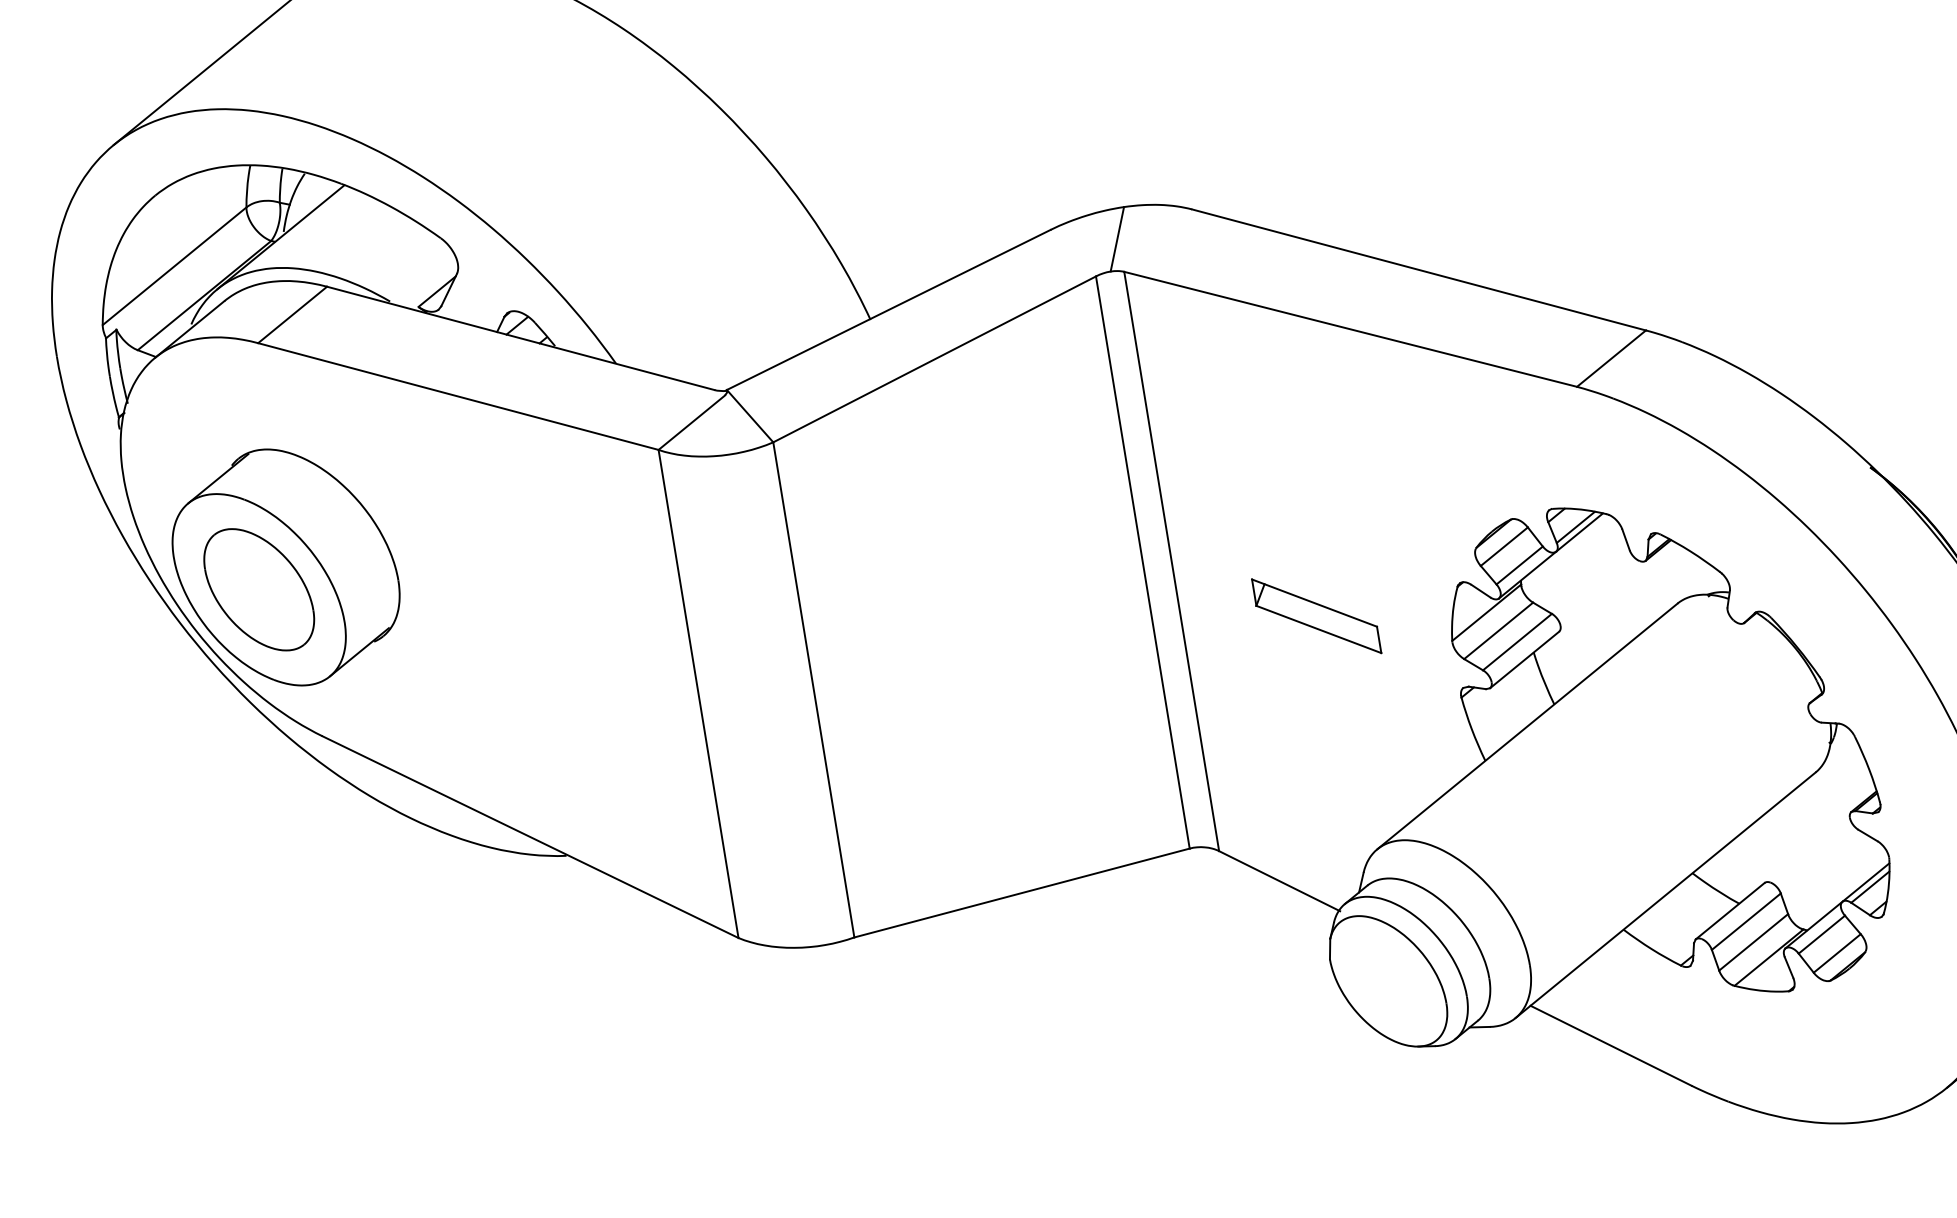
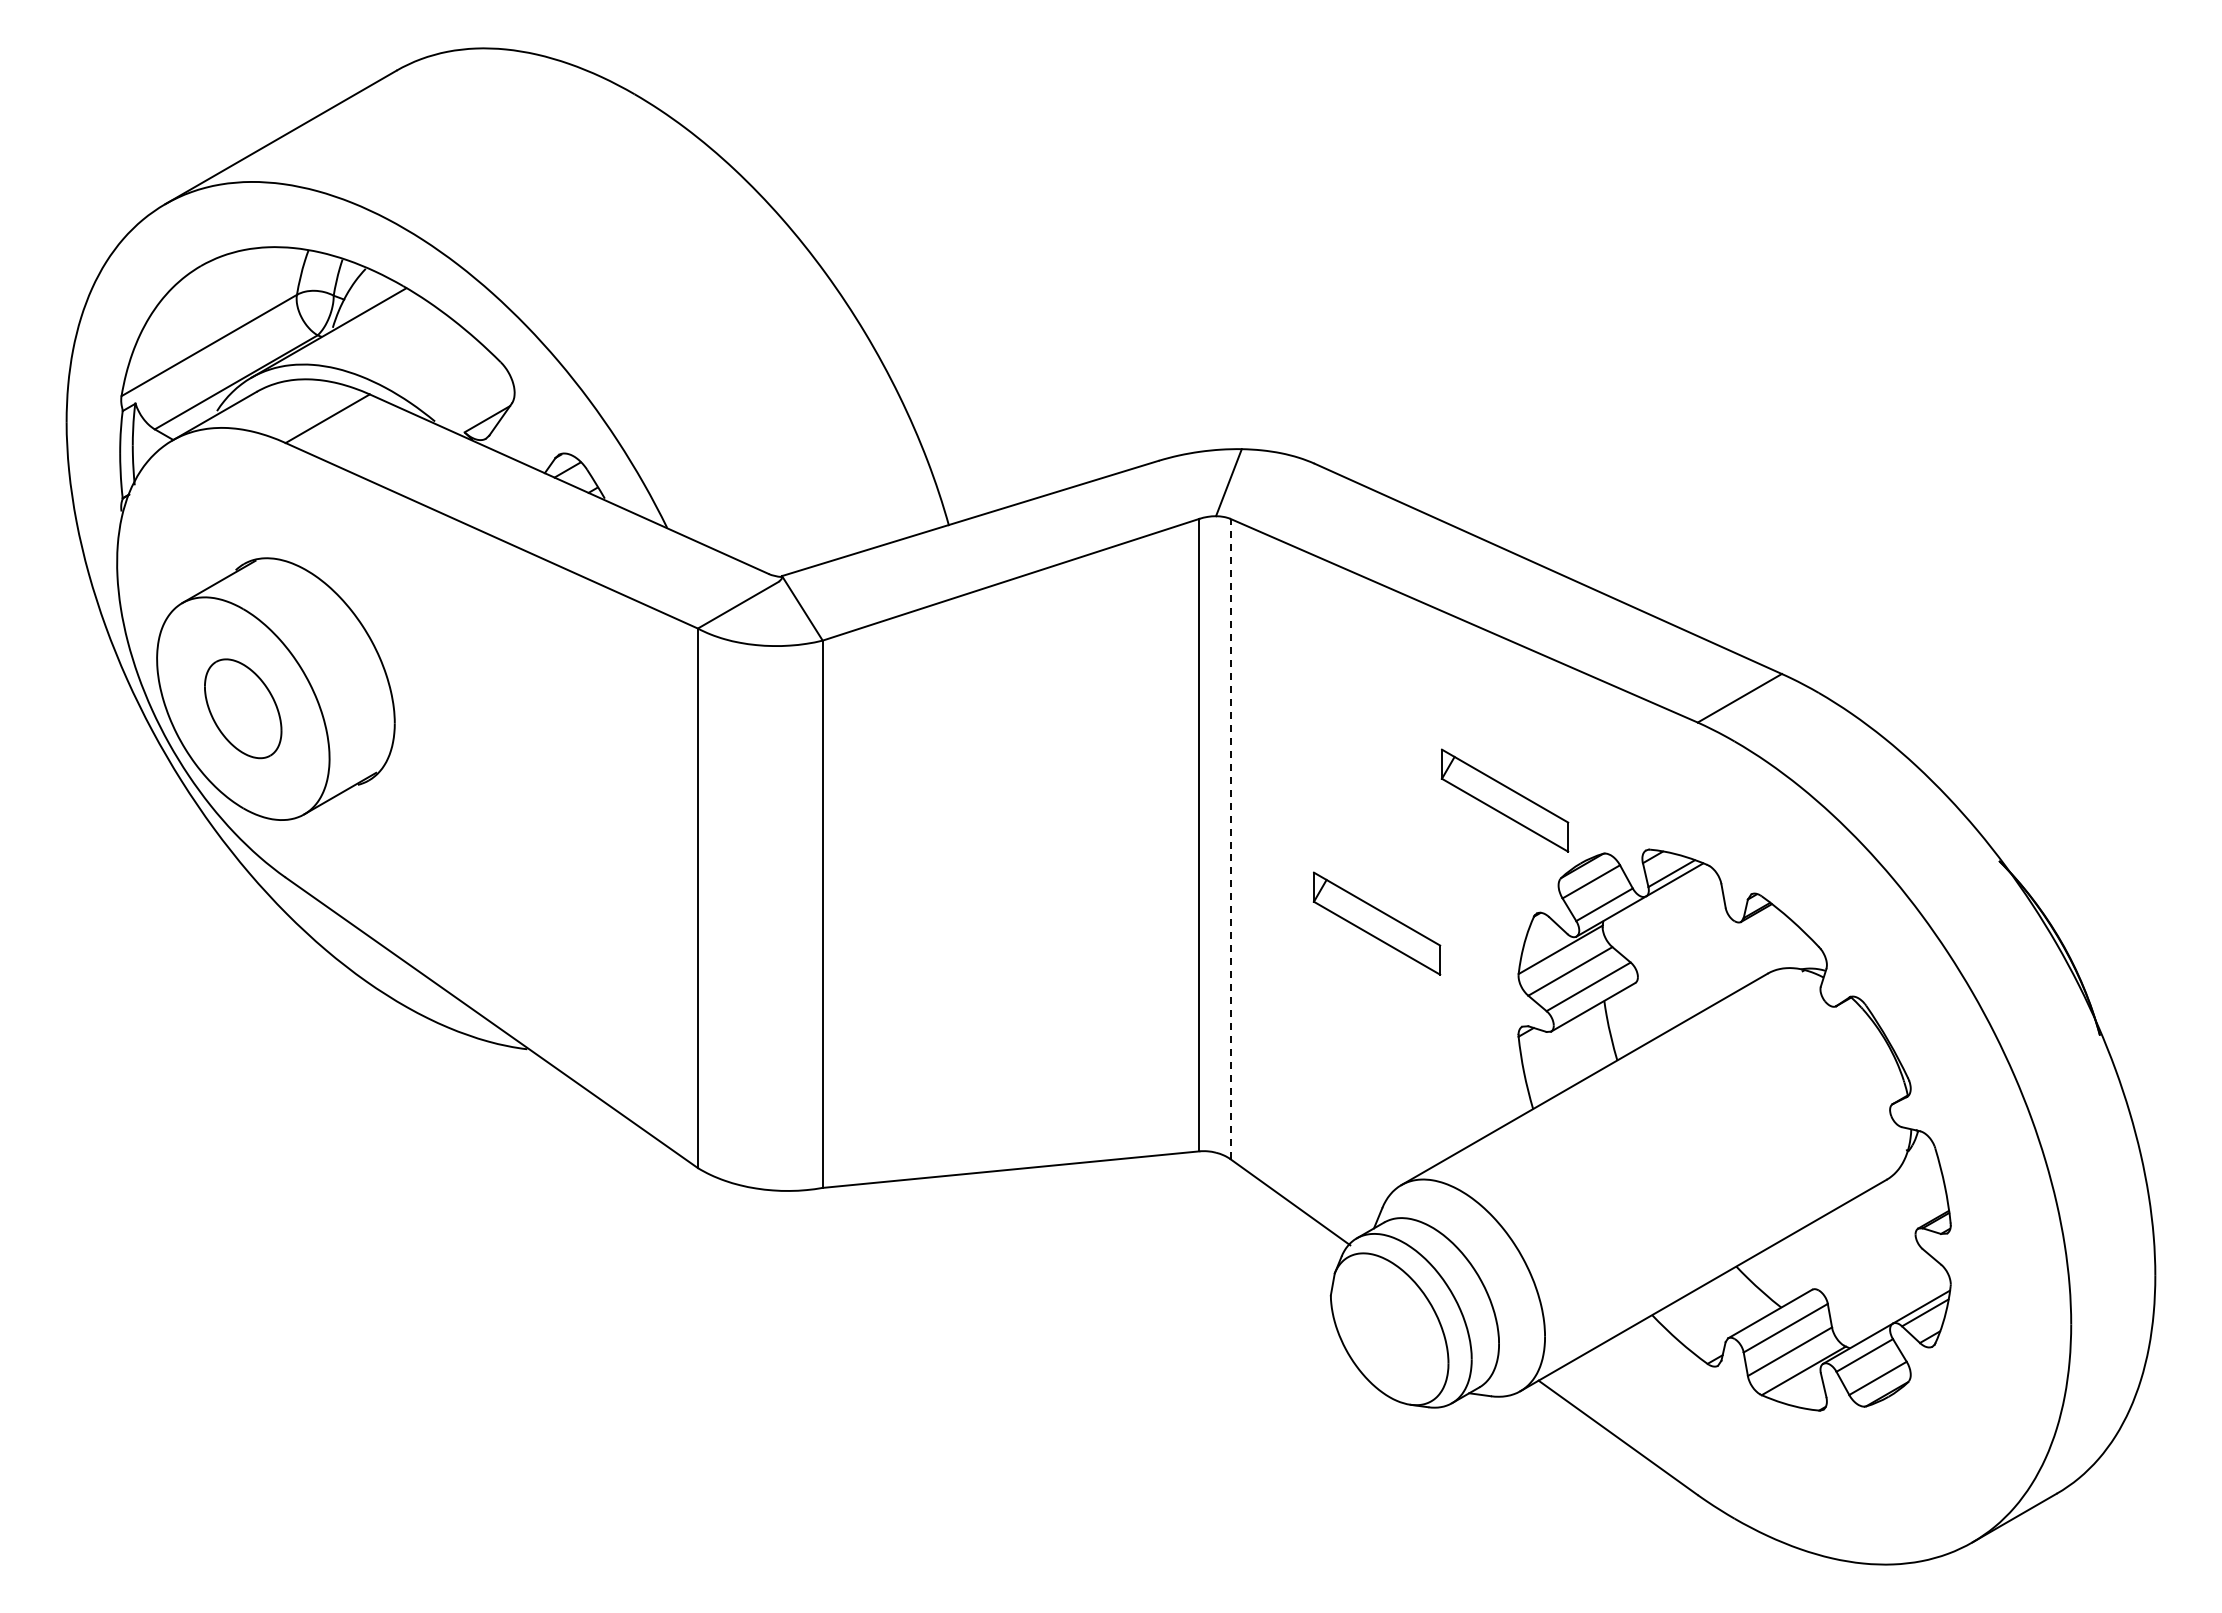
part: (1413, 485) -> (1504, 800), added
line: (1171, 560) -> (1230, 838), solid -> dashed
part: (258, 589) -> (242, 708), size x0.7

